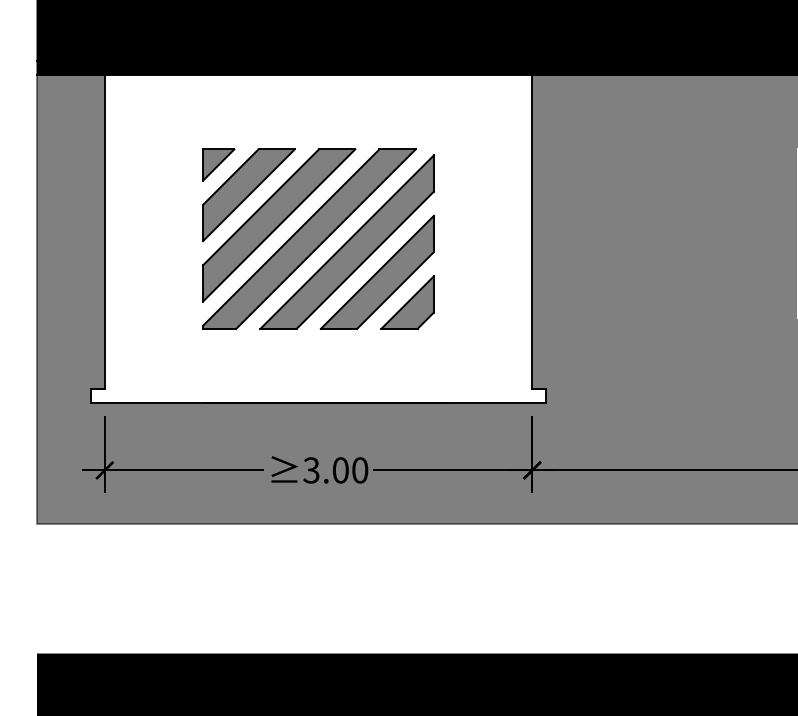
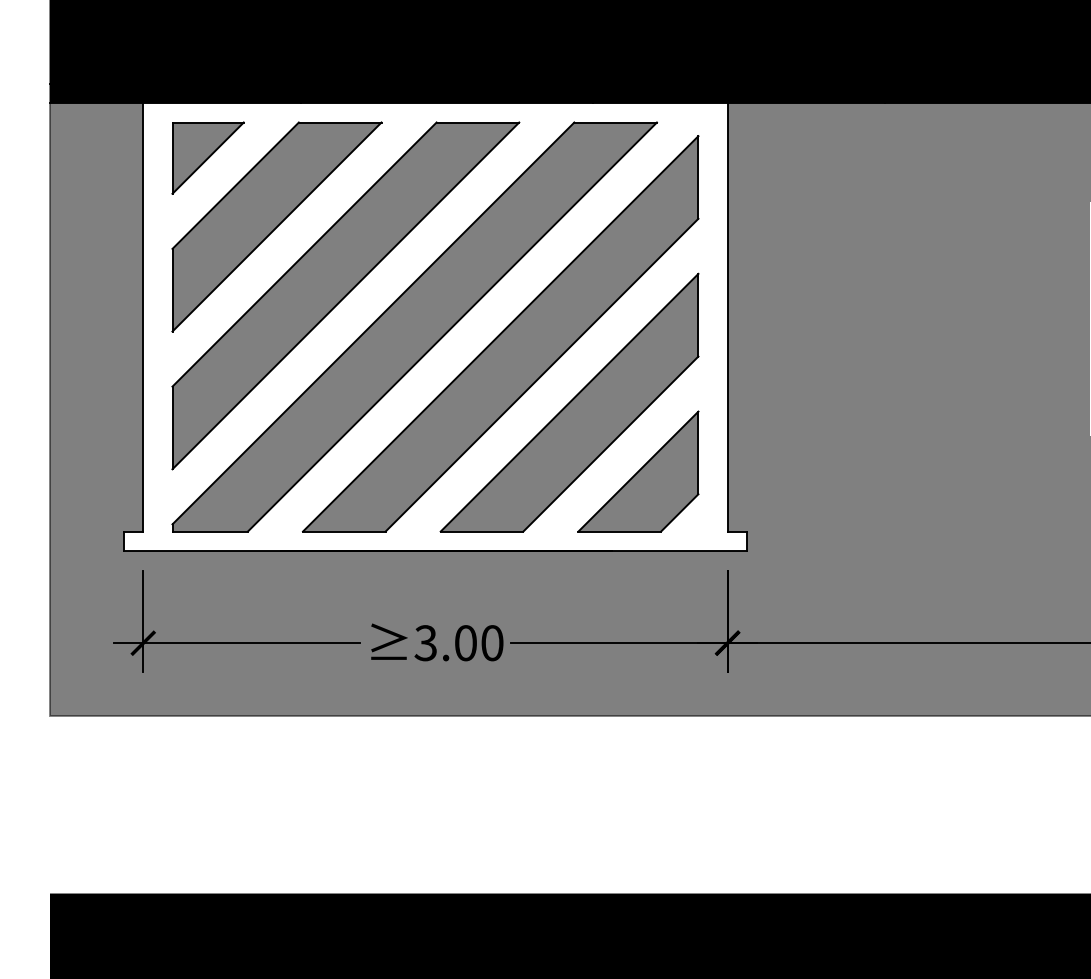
part: (318, 238) -> (435, 326), size x1.67

